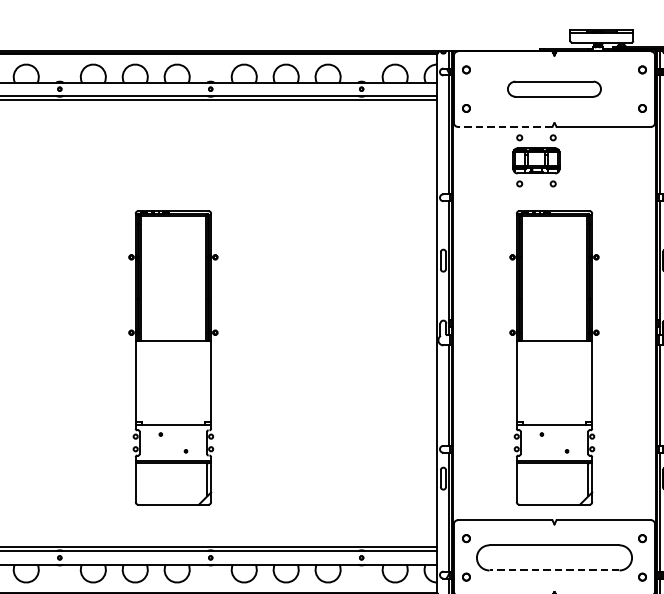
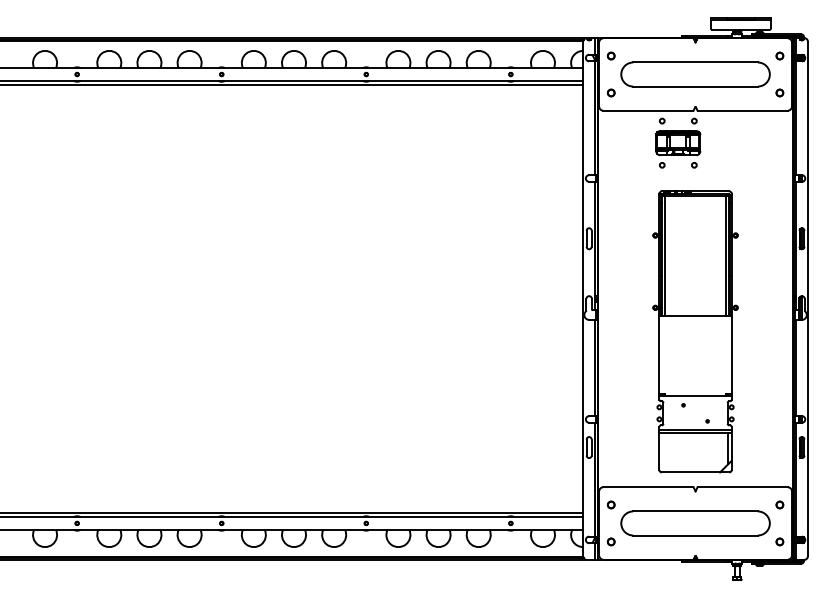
part: (554, 89) -> (695, 74), size x1.67
line: (504, 126) -> (647, 110), dashed -> solid
part: (173, 357) -> (330, 331), removed
line: (554, 570) -> (695, 535), dashed -> solid

